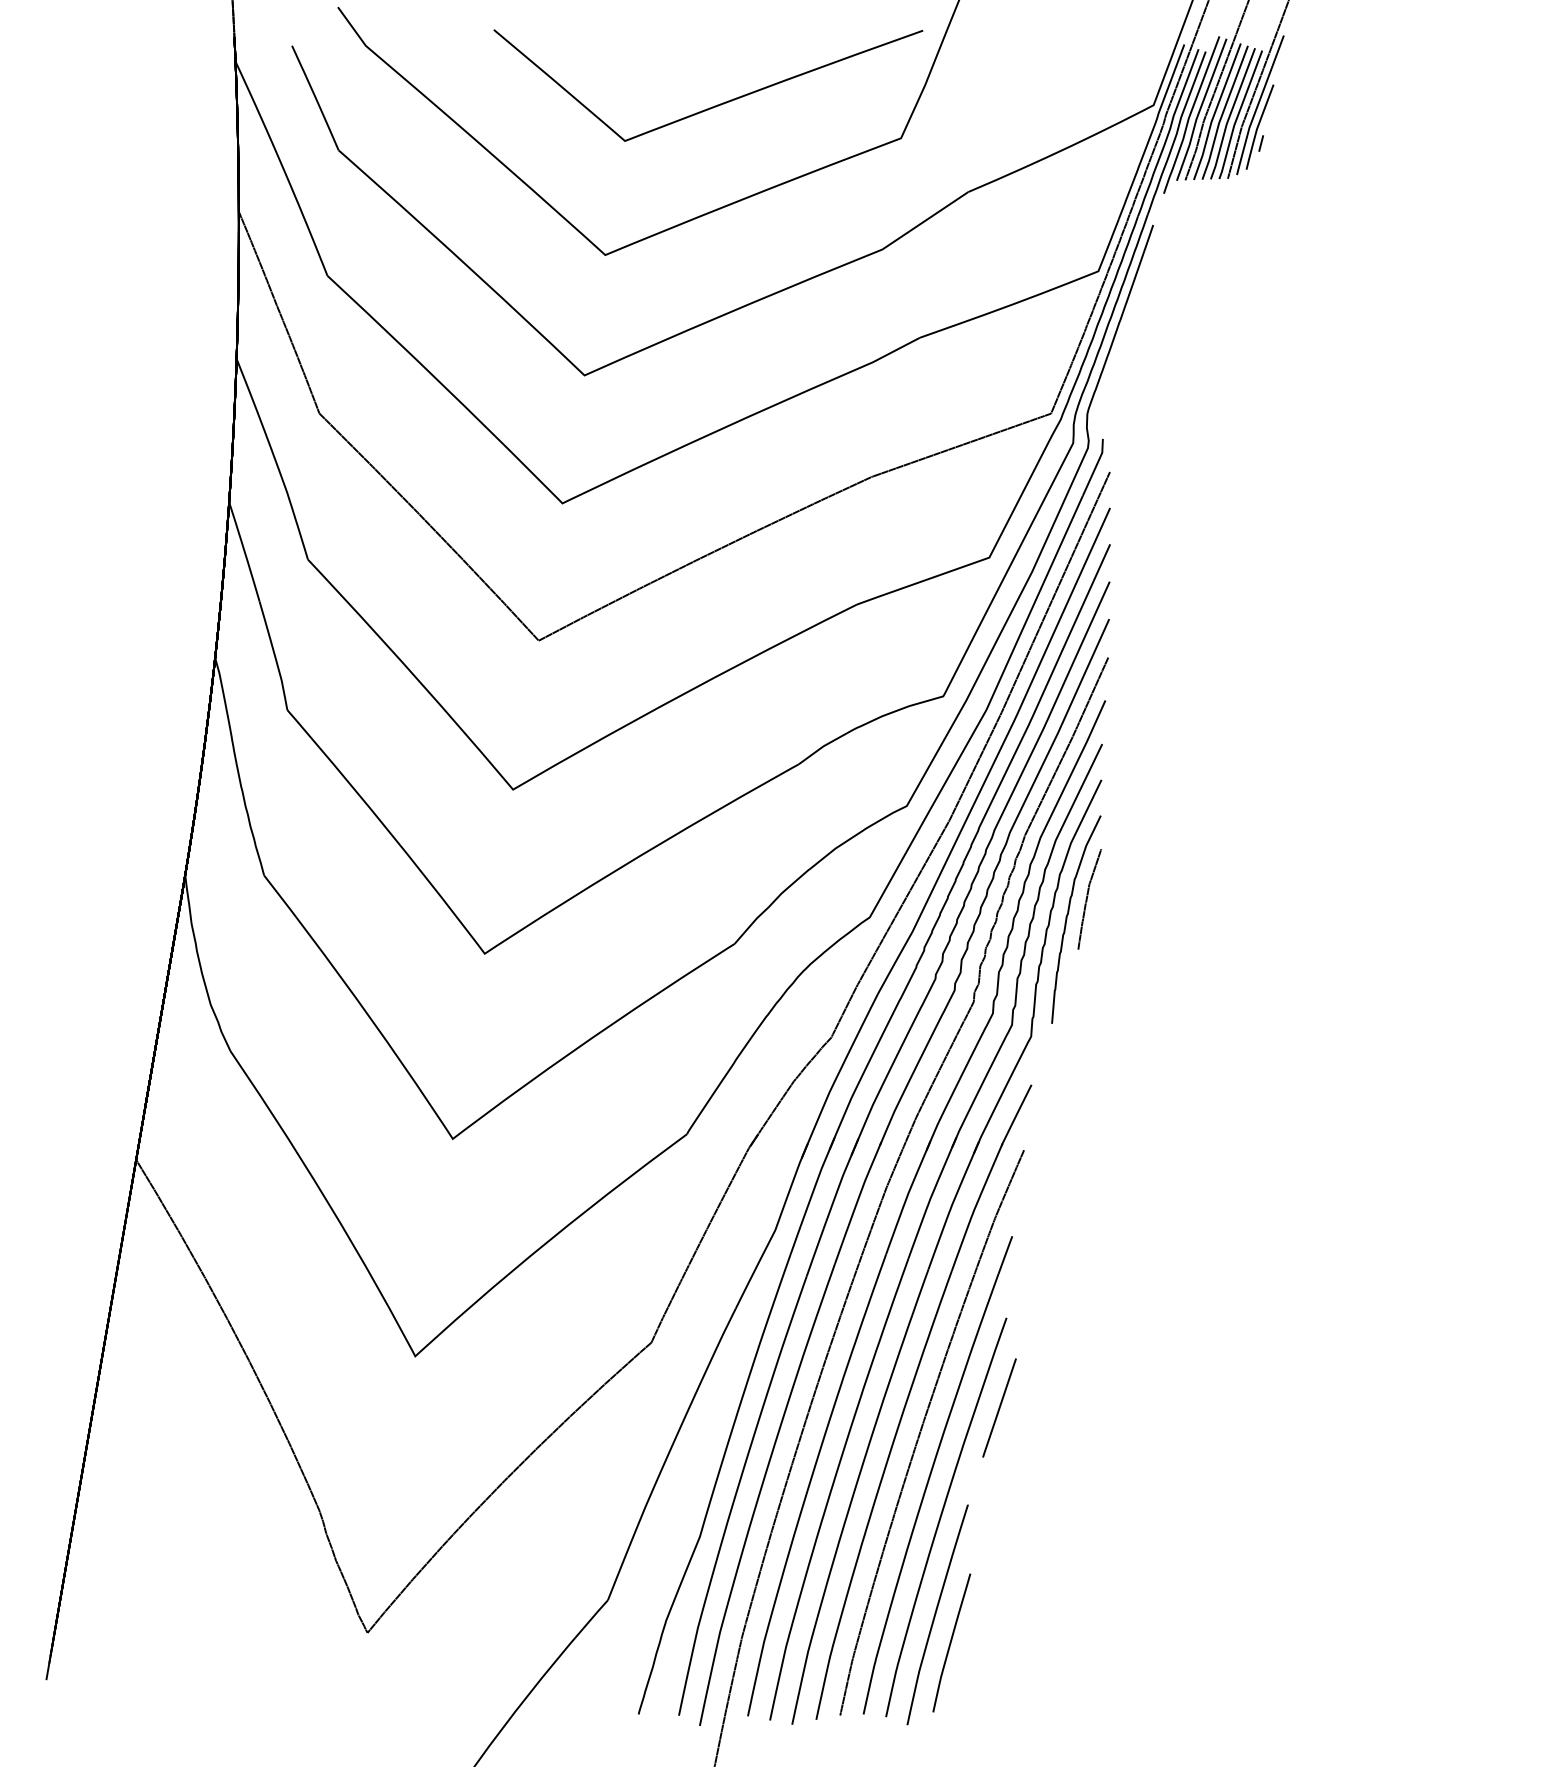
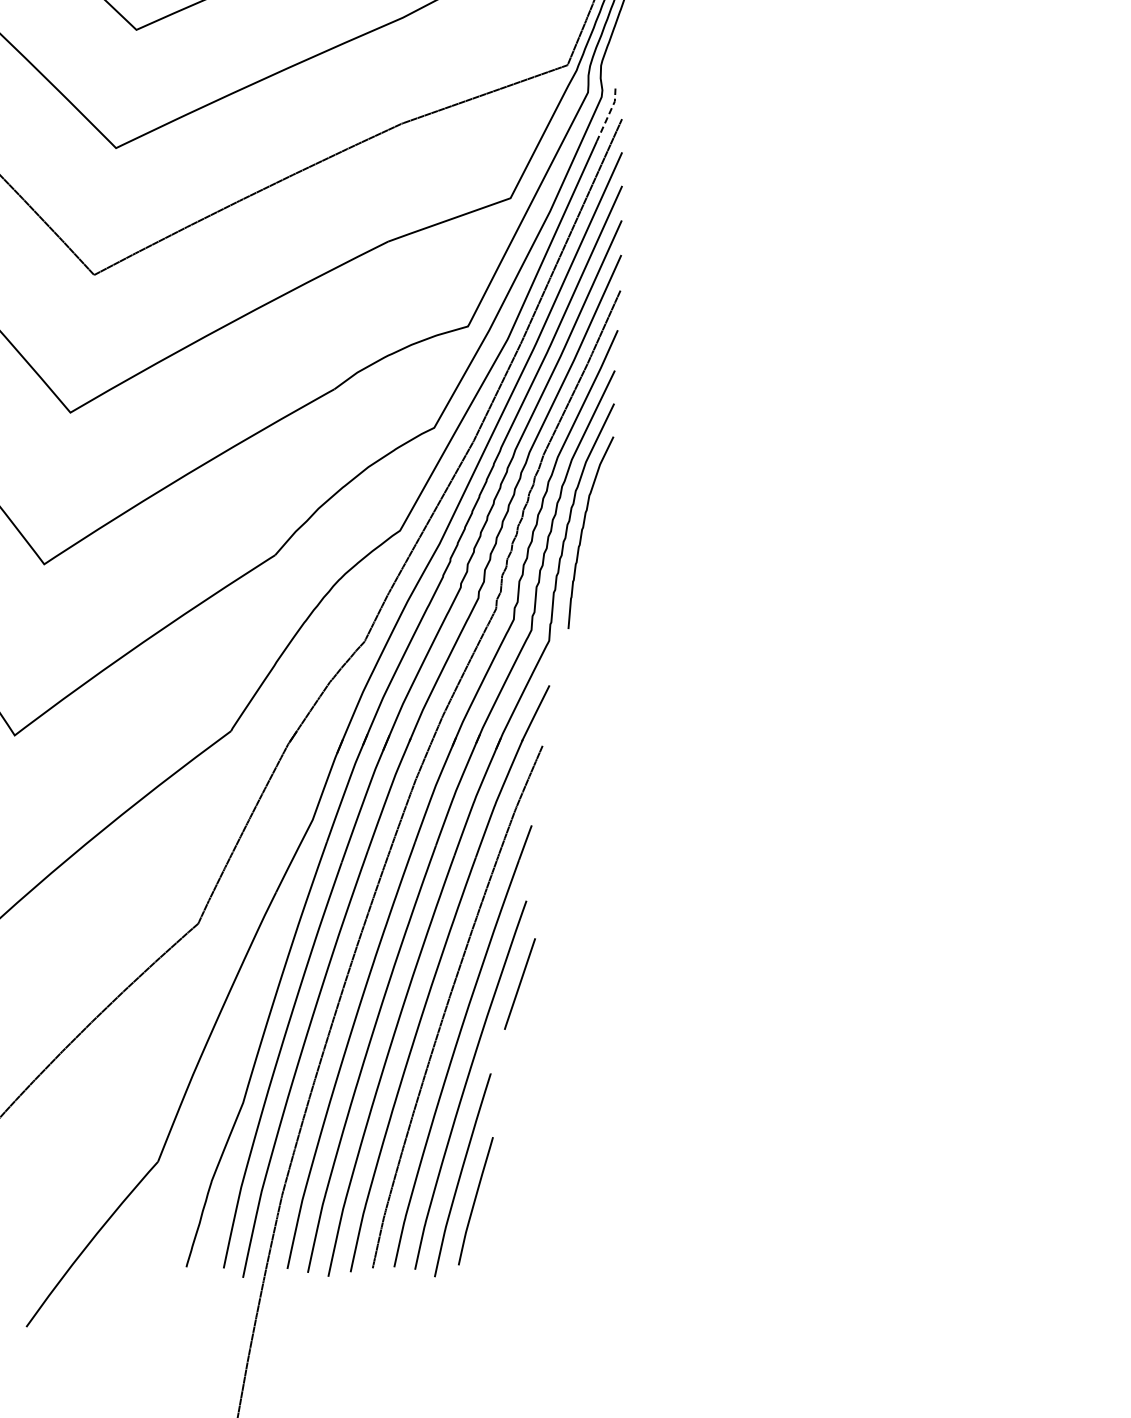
line: (1095, 468) -> (608, 115), solid -> dashed
curve: (1087, 899) -> (601, 514), removed

